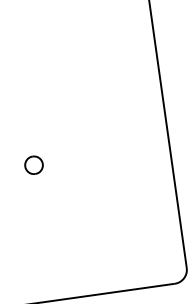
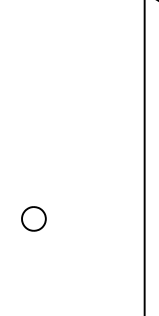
part: (33, 164) -> (33, 218), size x1.67

